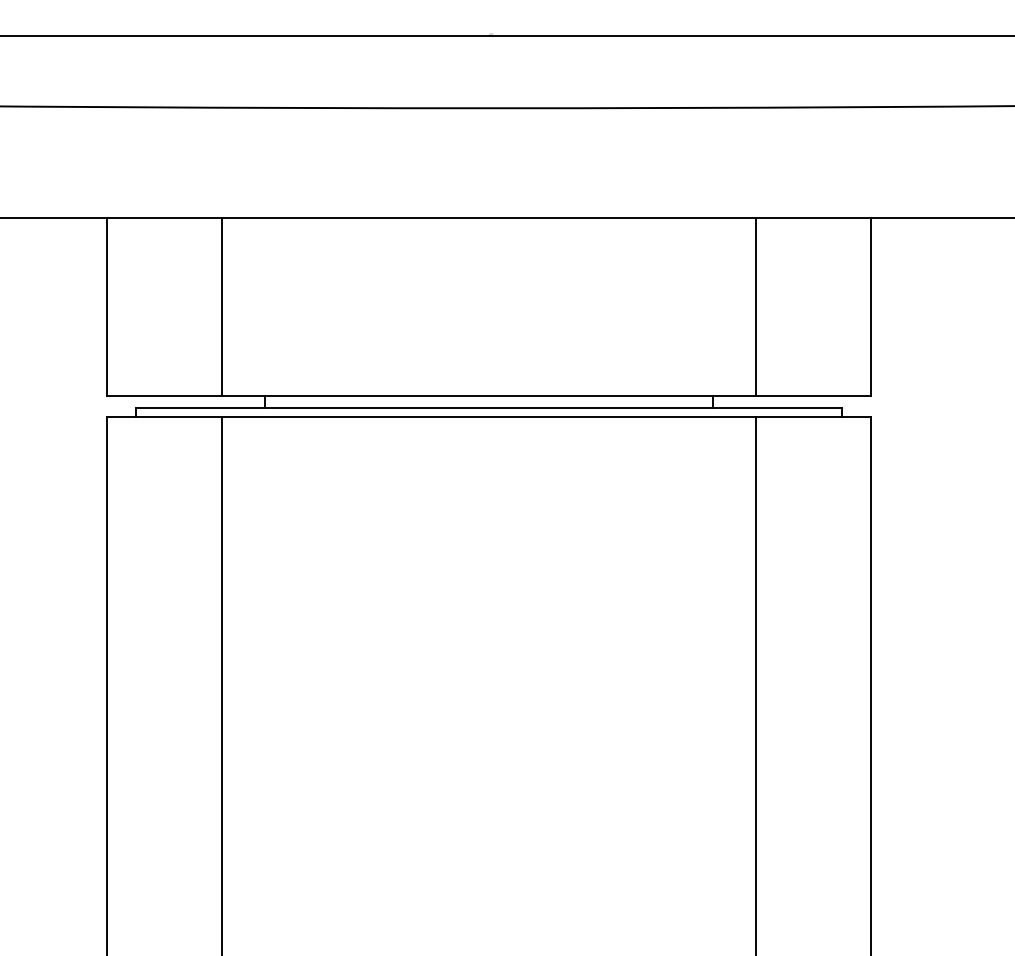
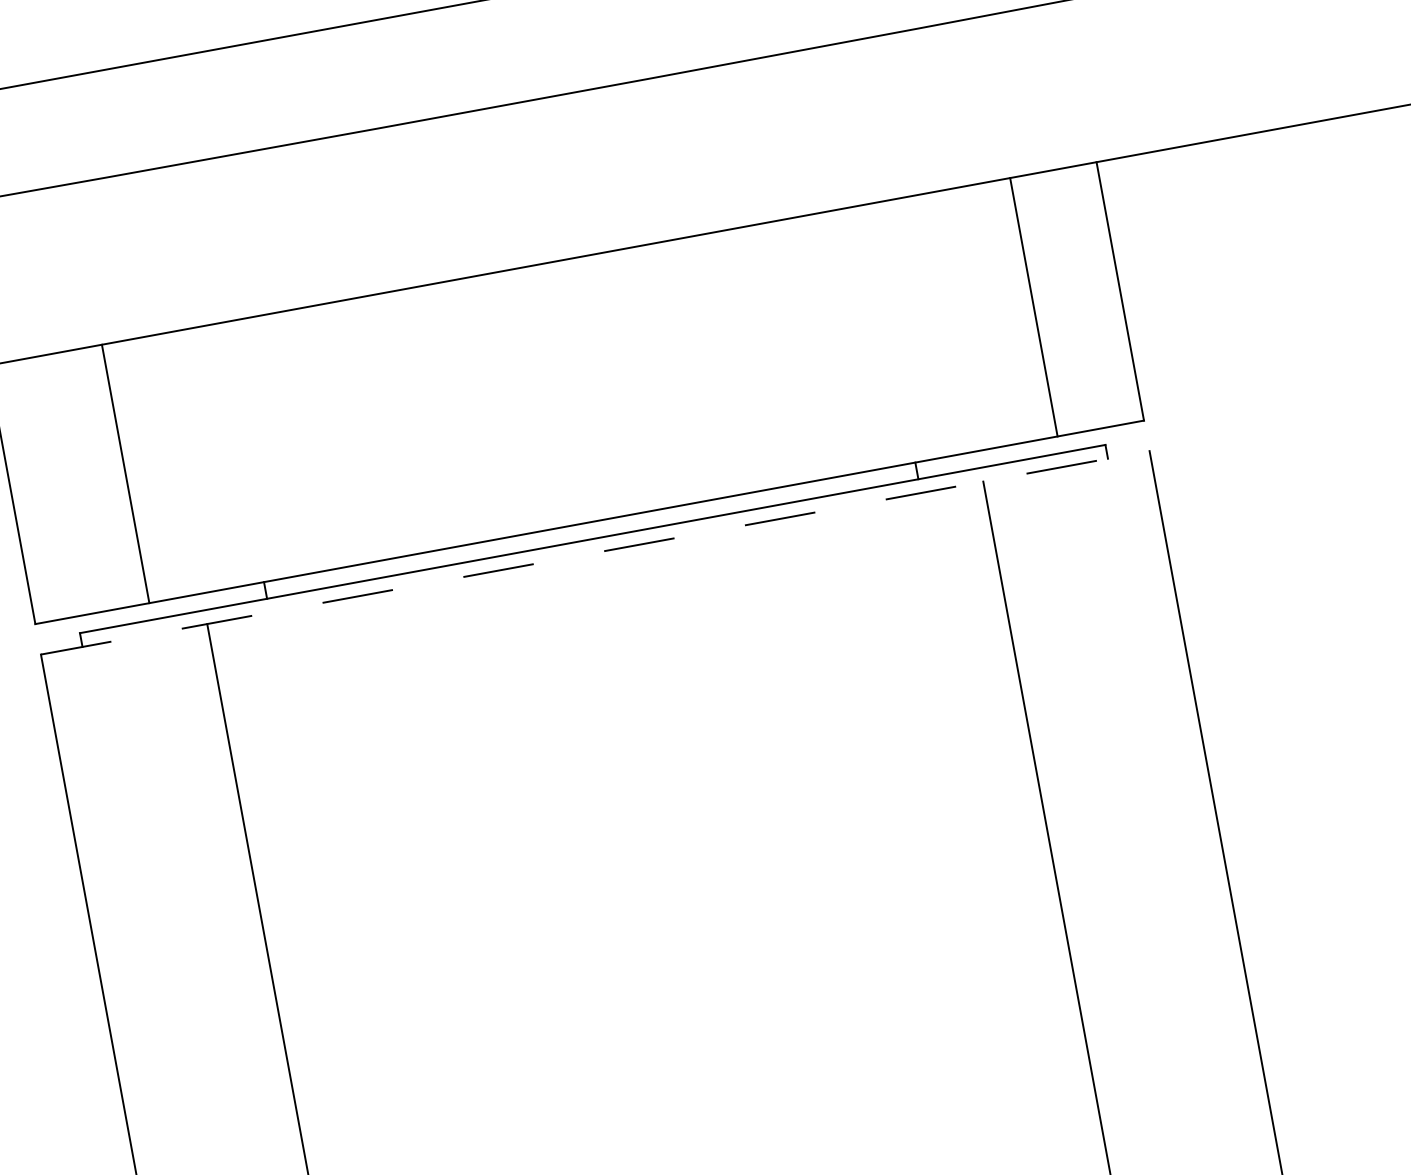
line: (221, 307) -> (125, 474), moved
line: (756, 307) -> (1034, 307), moved
line: (489, 417) -> (596, 552), solid -> dashed

